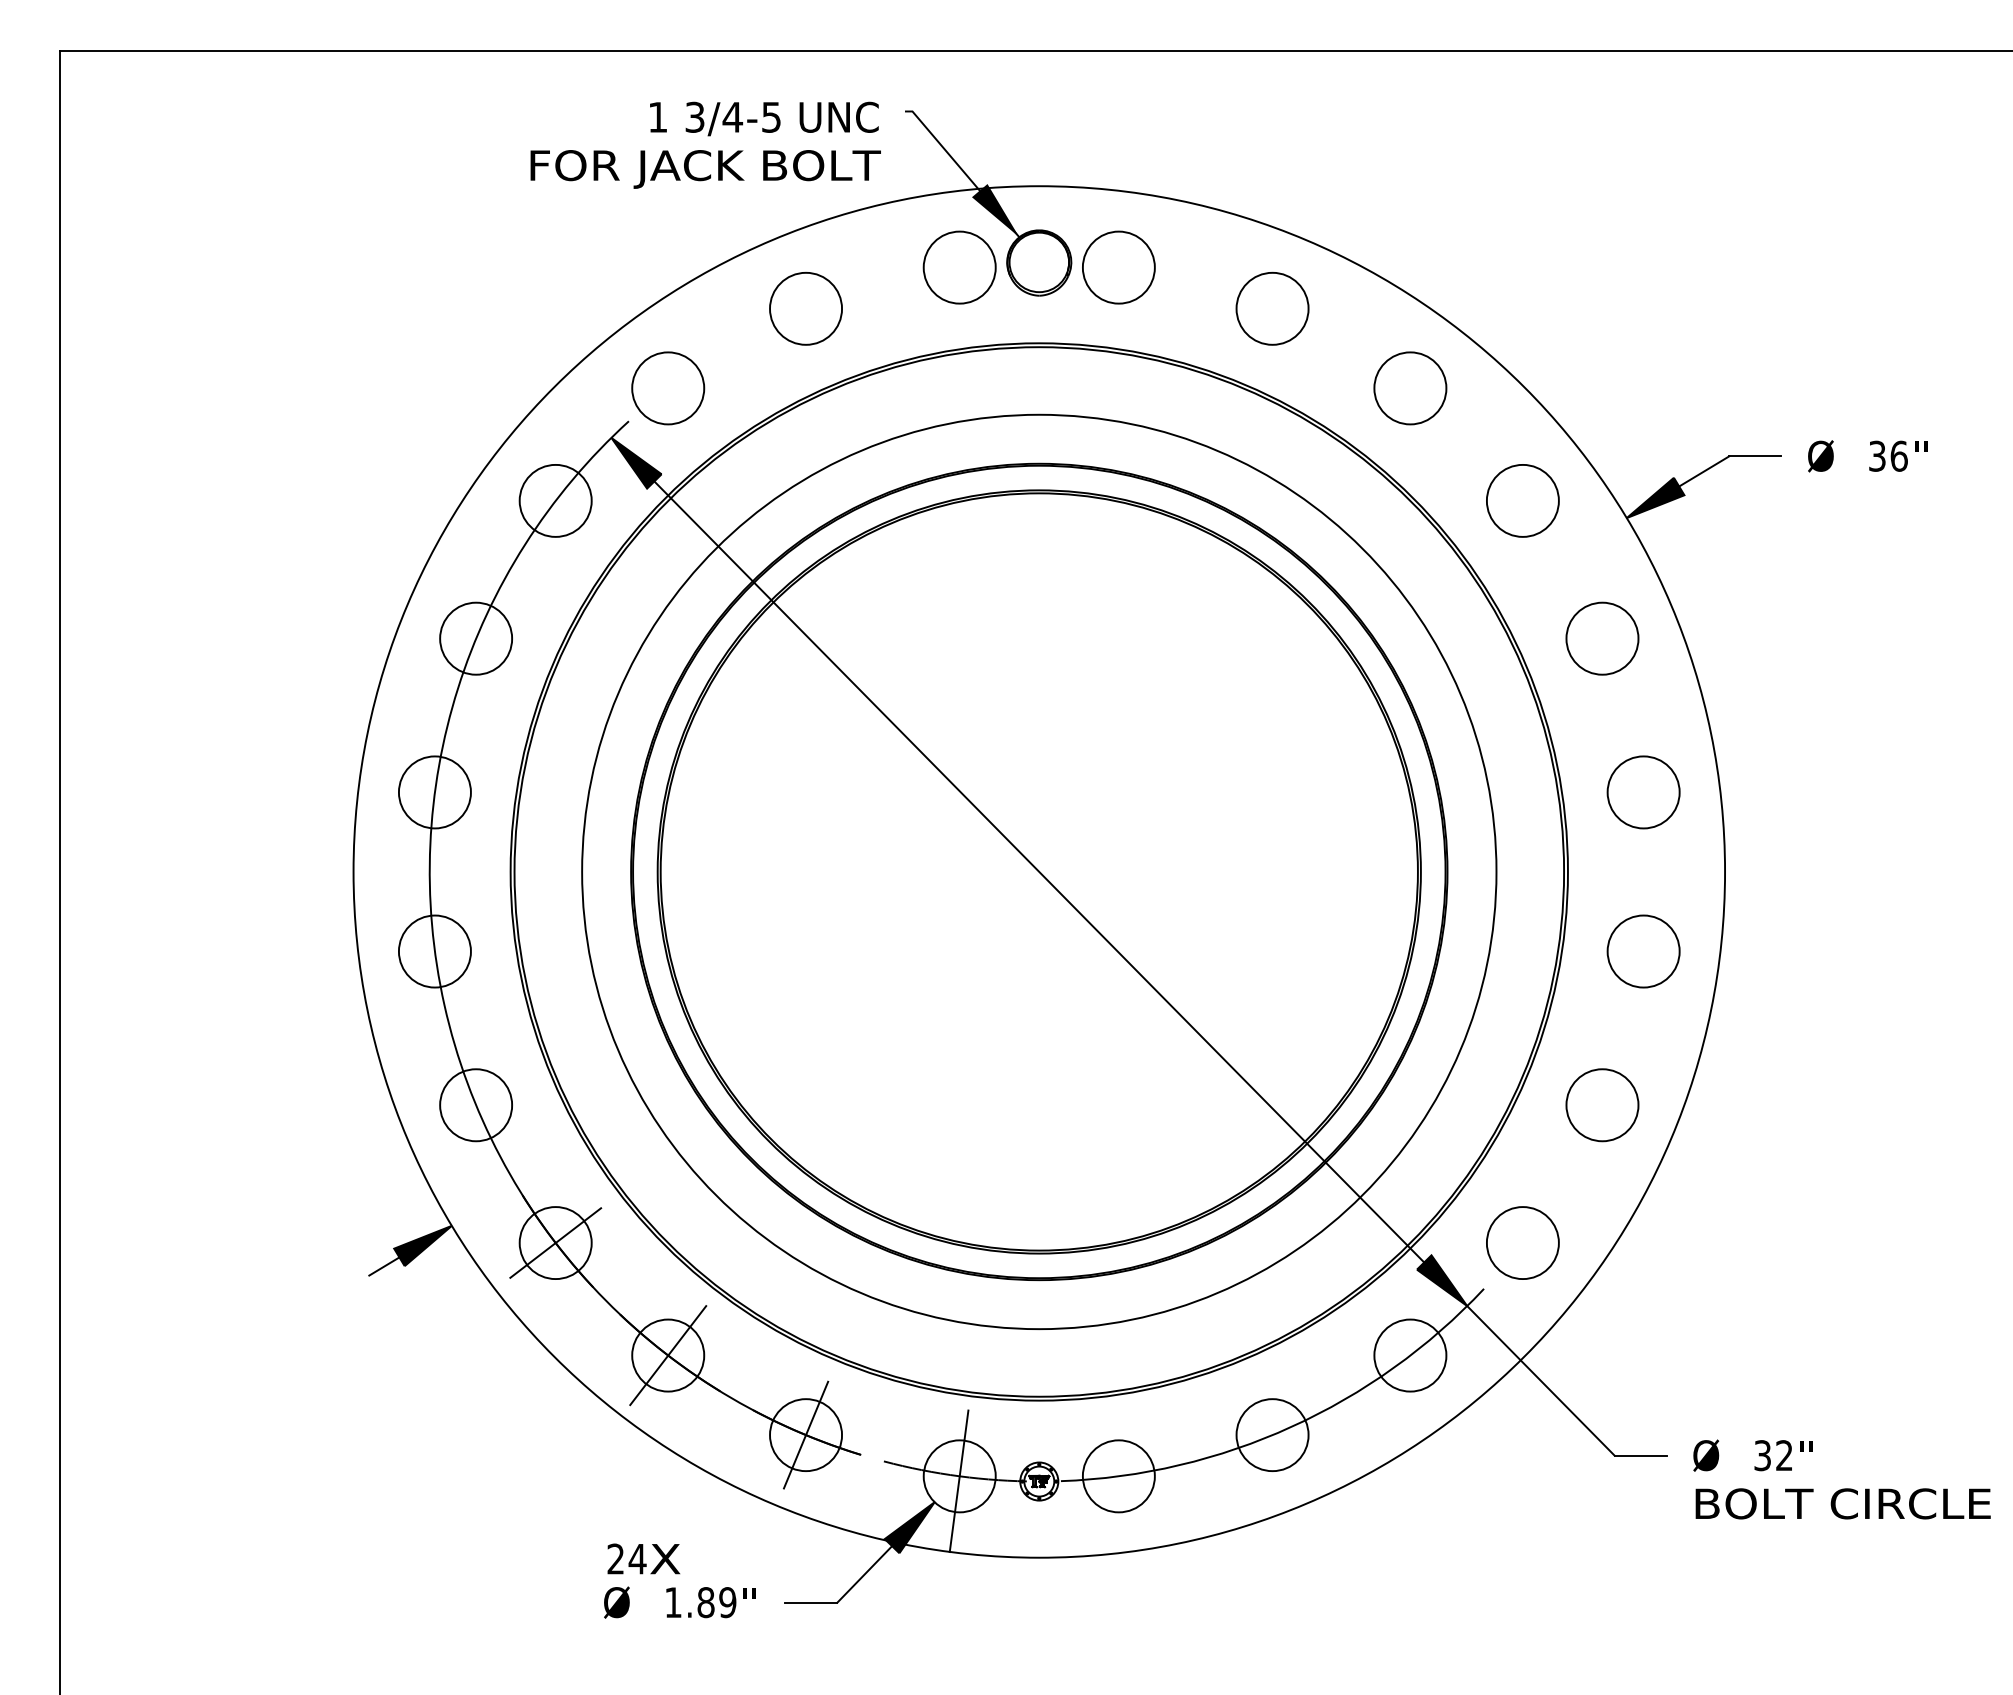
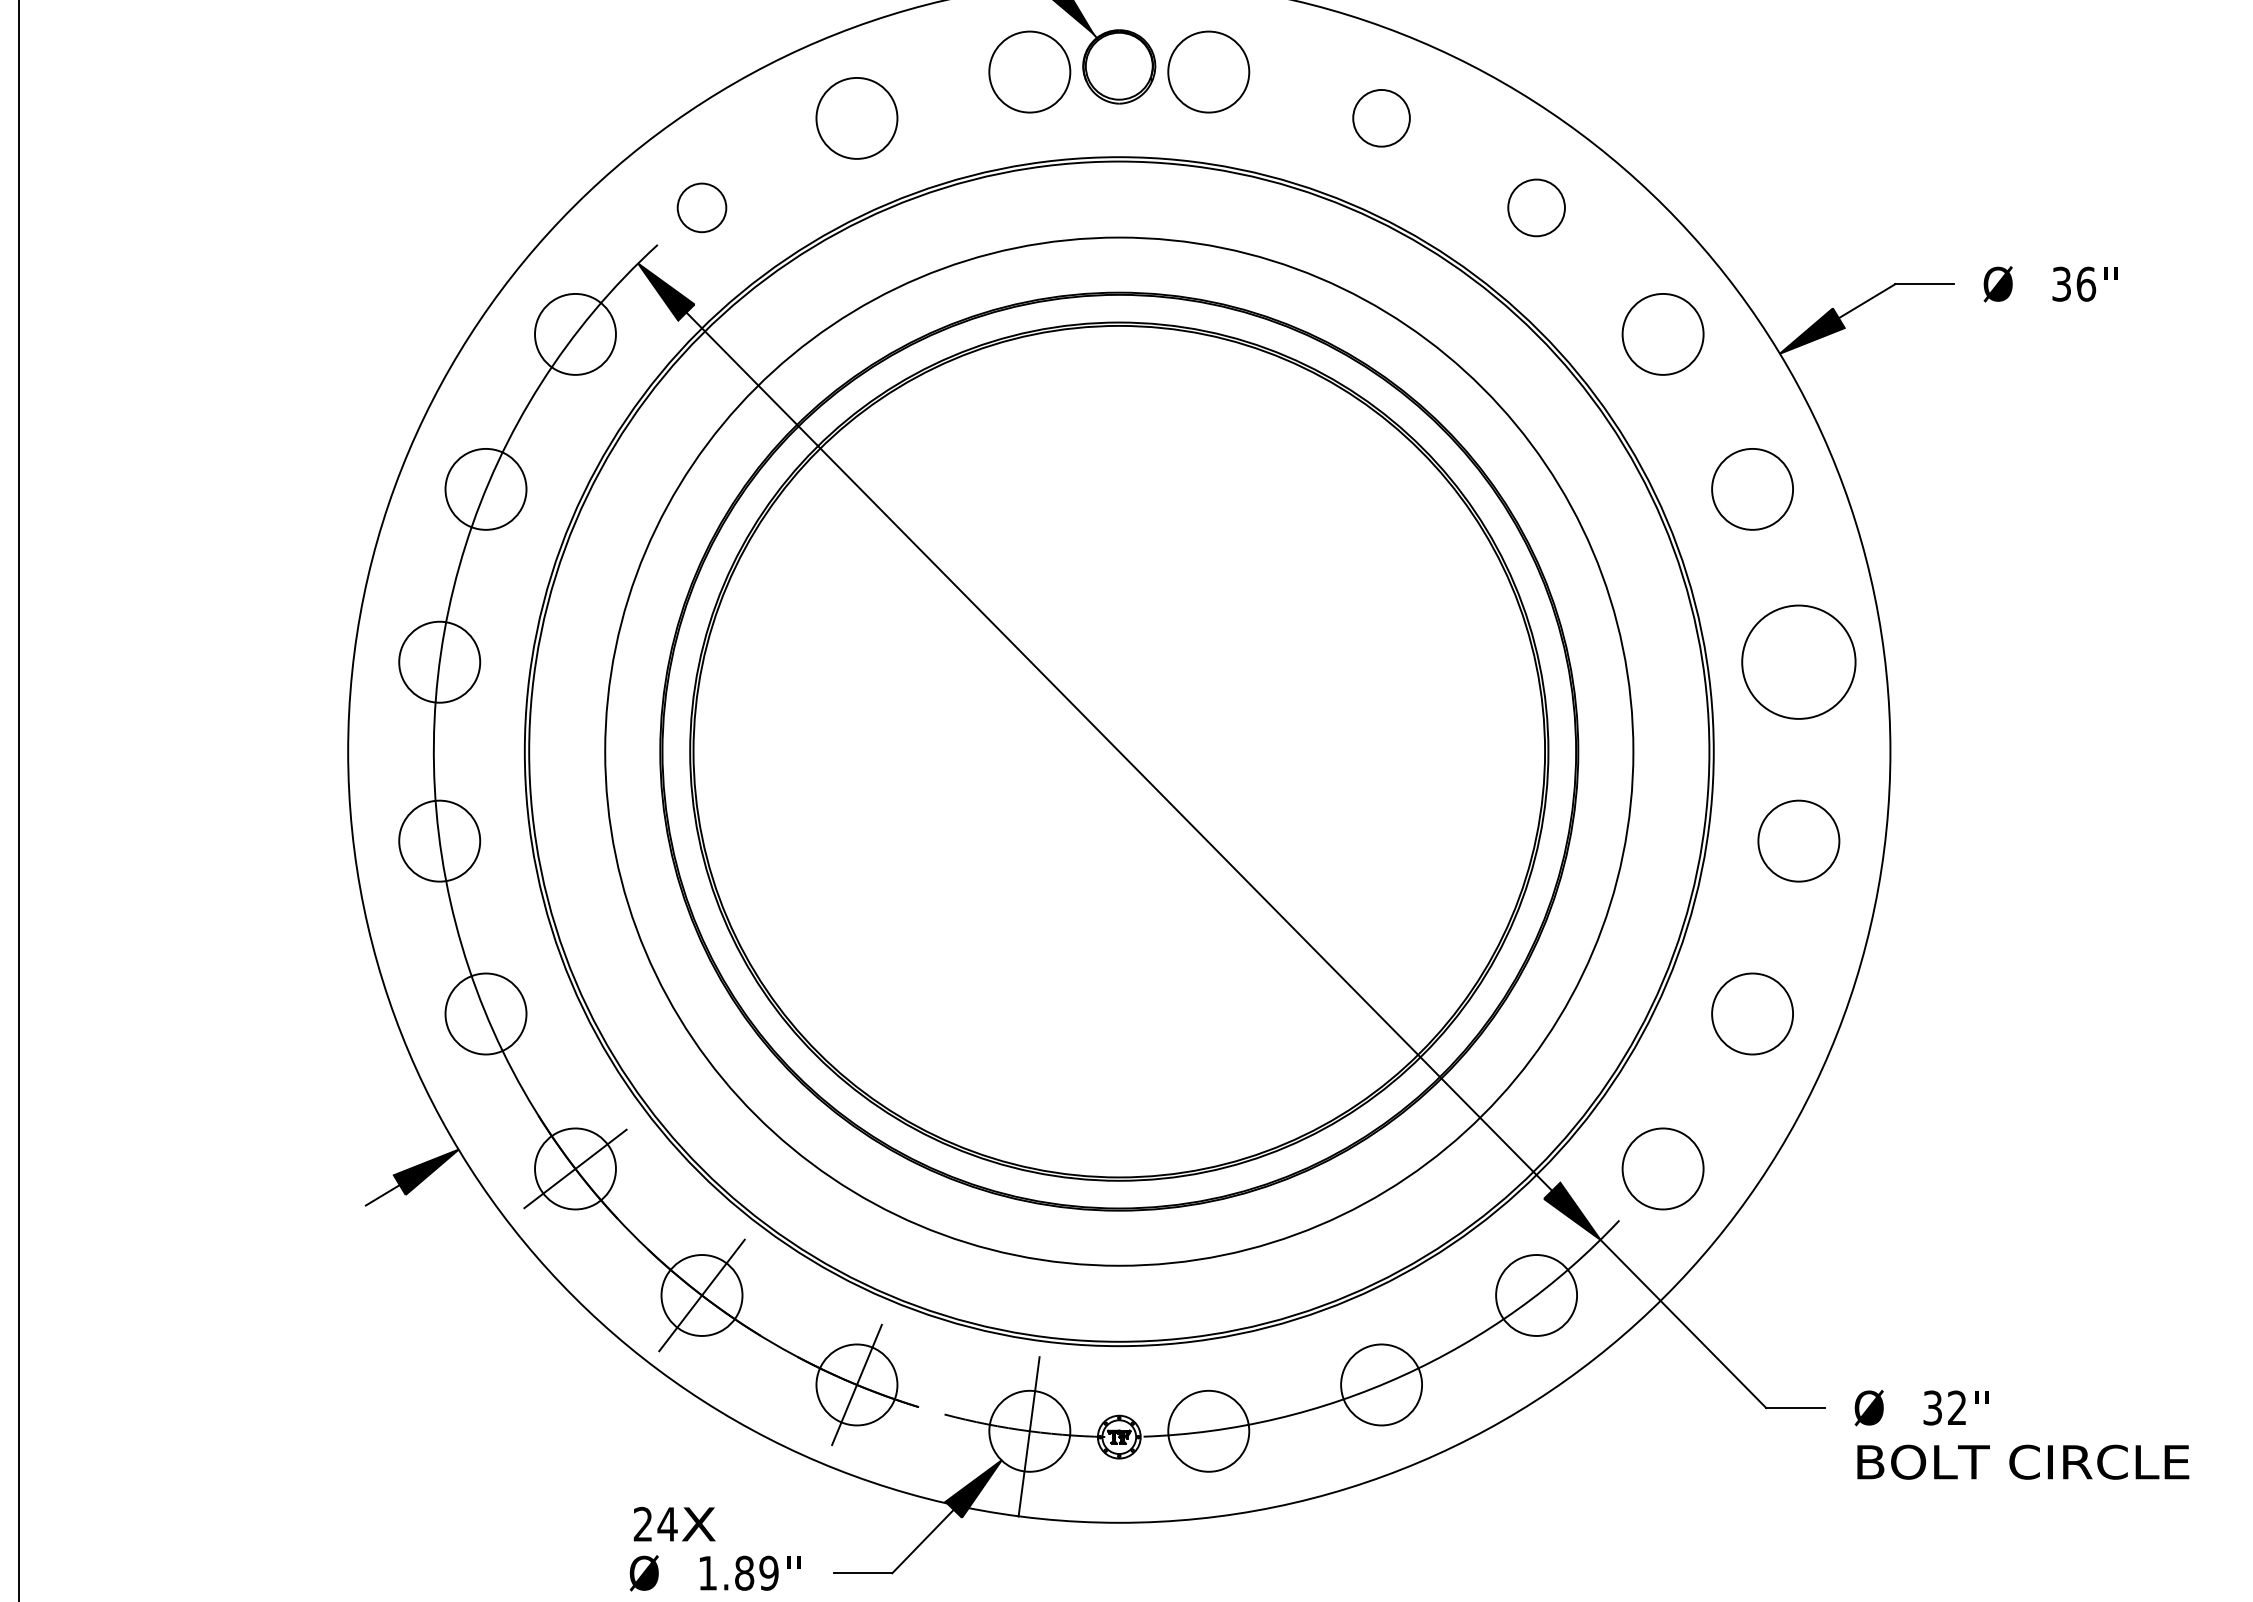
circle: (1272, 308) -> (1381, 118), size x0.7
circle: (668, 388) -> (702, 208), size x0.6
circle: (1410, 388) -> (1536, 208), size x0.7
circle: (1643, 792) -> (1798, 662), size x1.4

